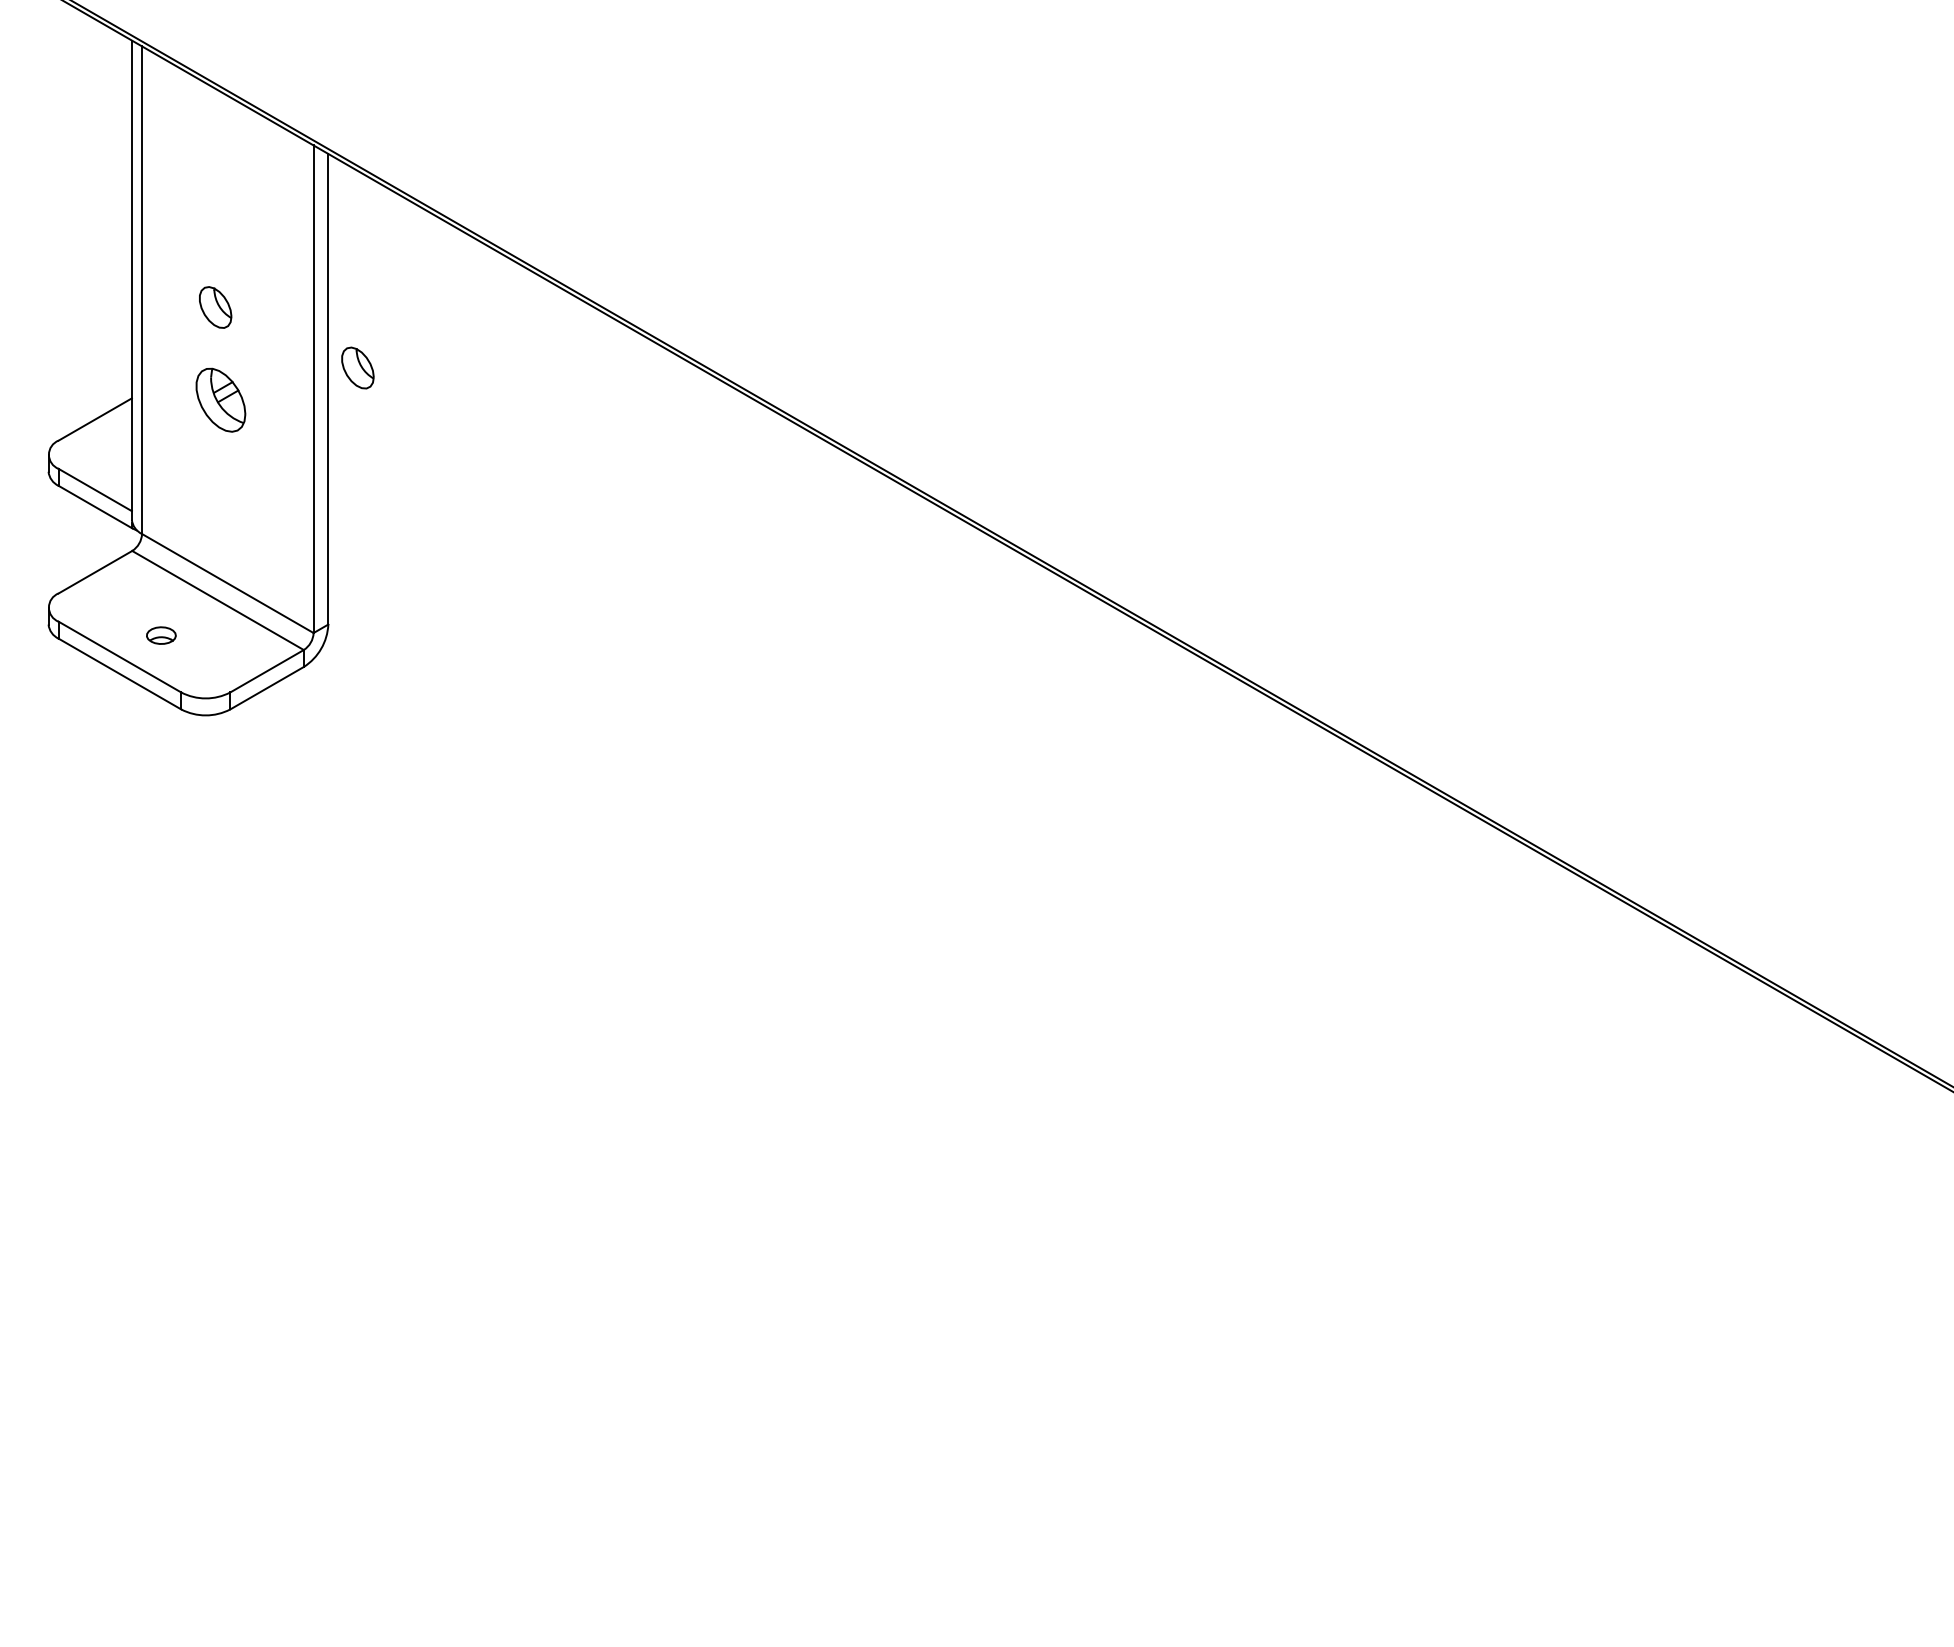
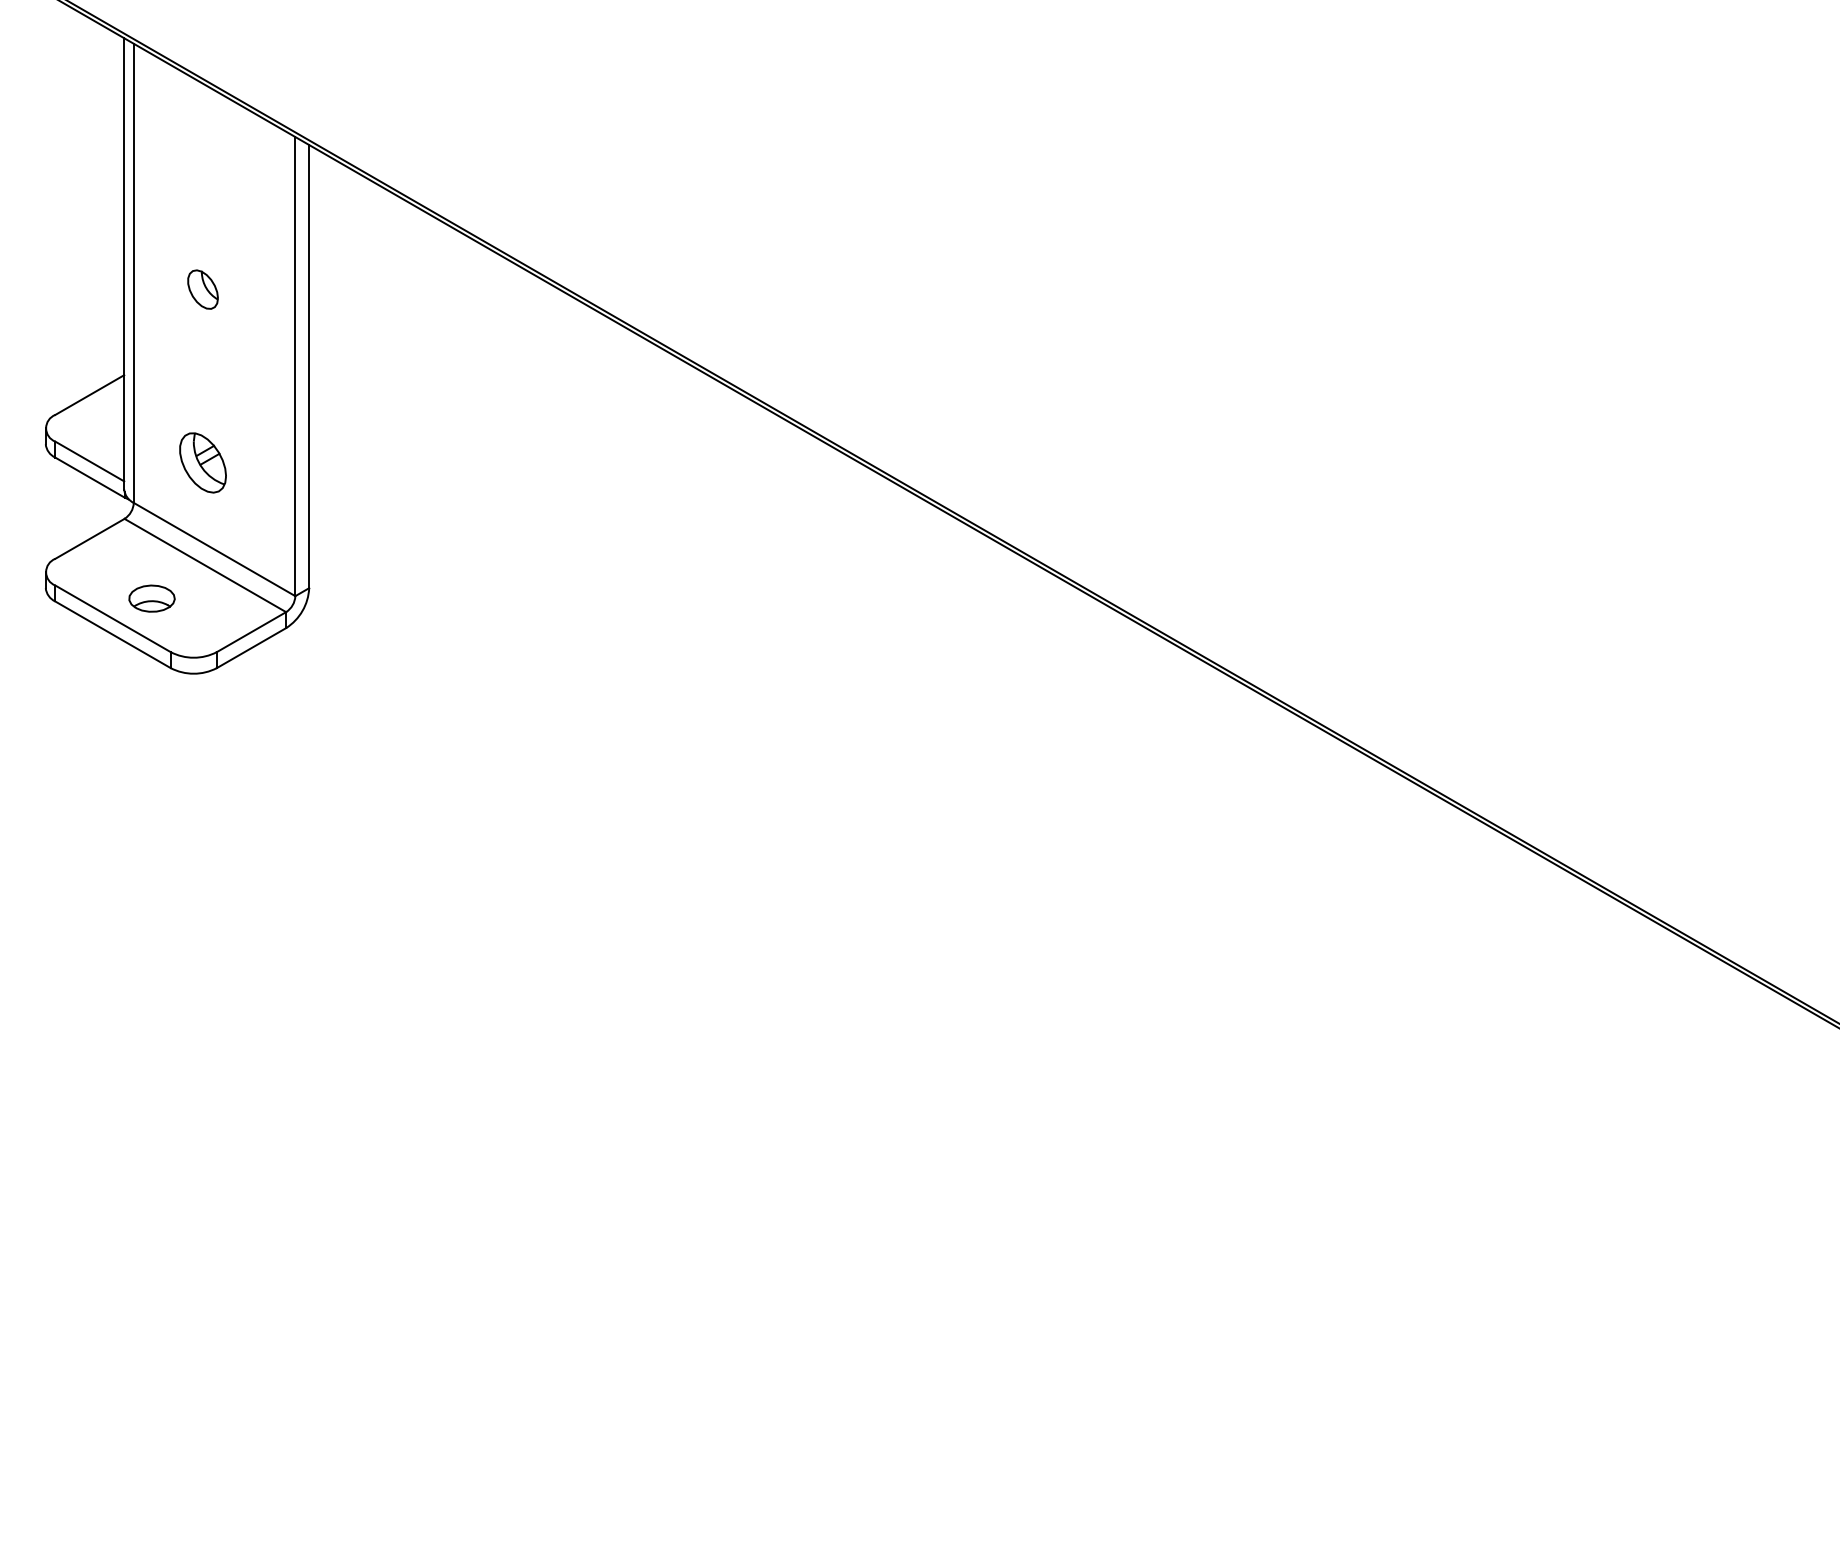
part: (357, 367) -> (336, 346), removed
part: (220, 399) -> (202, 462), moved
part: (160, 635) -> (151, 598), size x1.67

